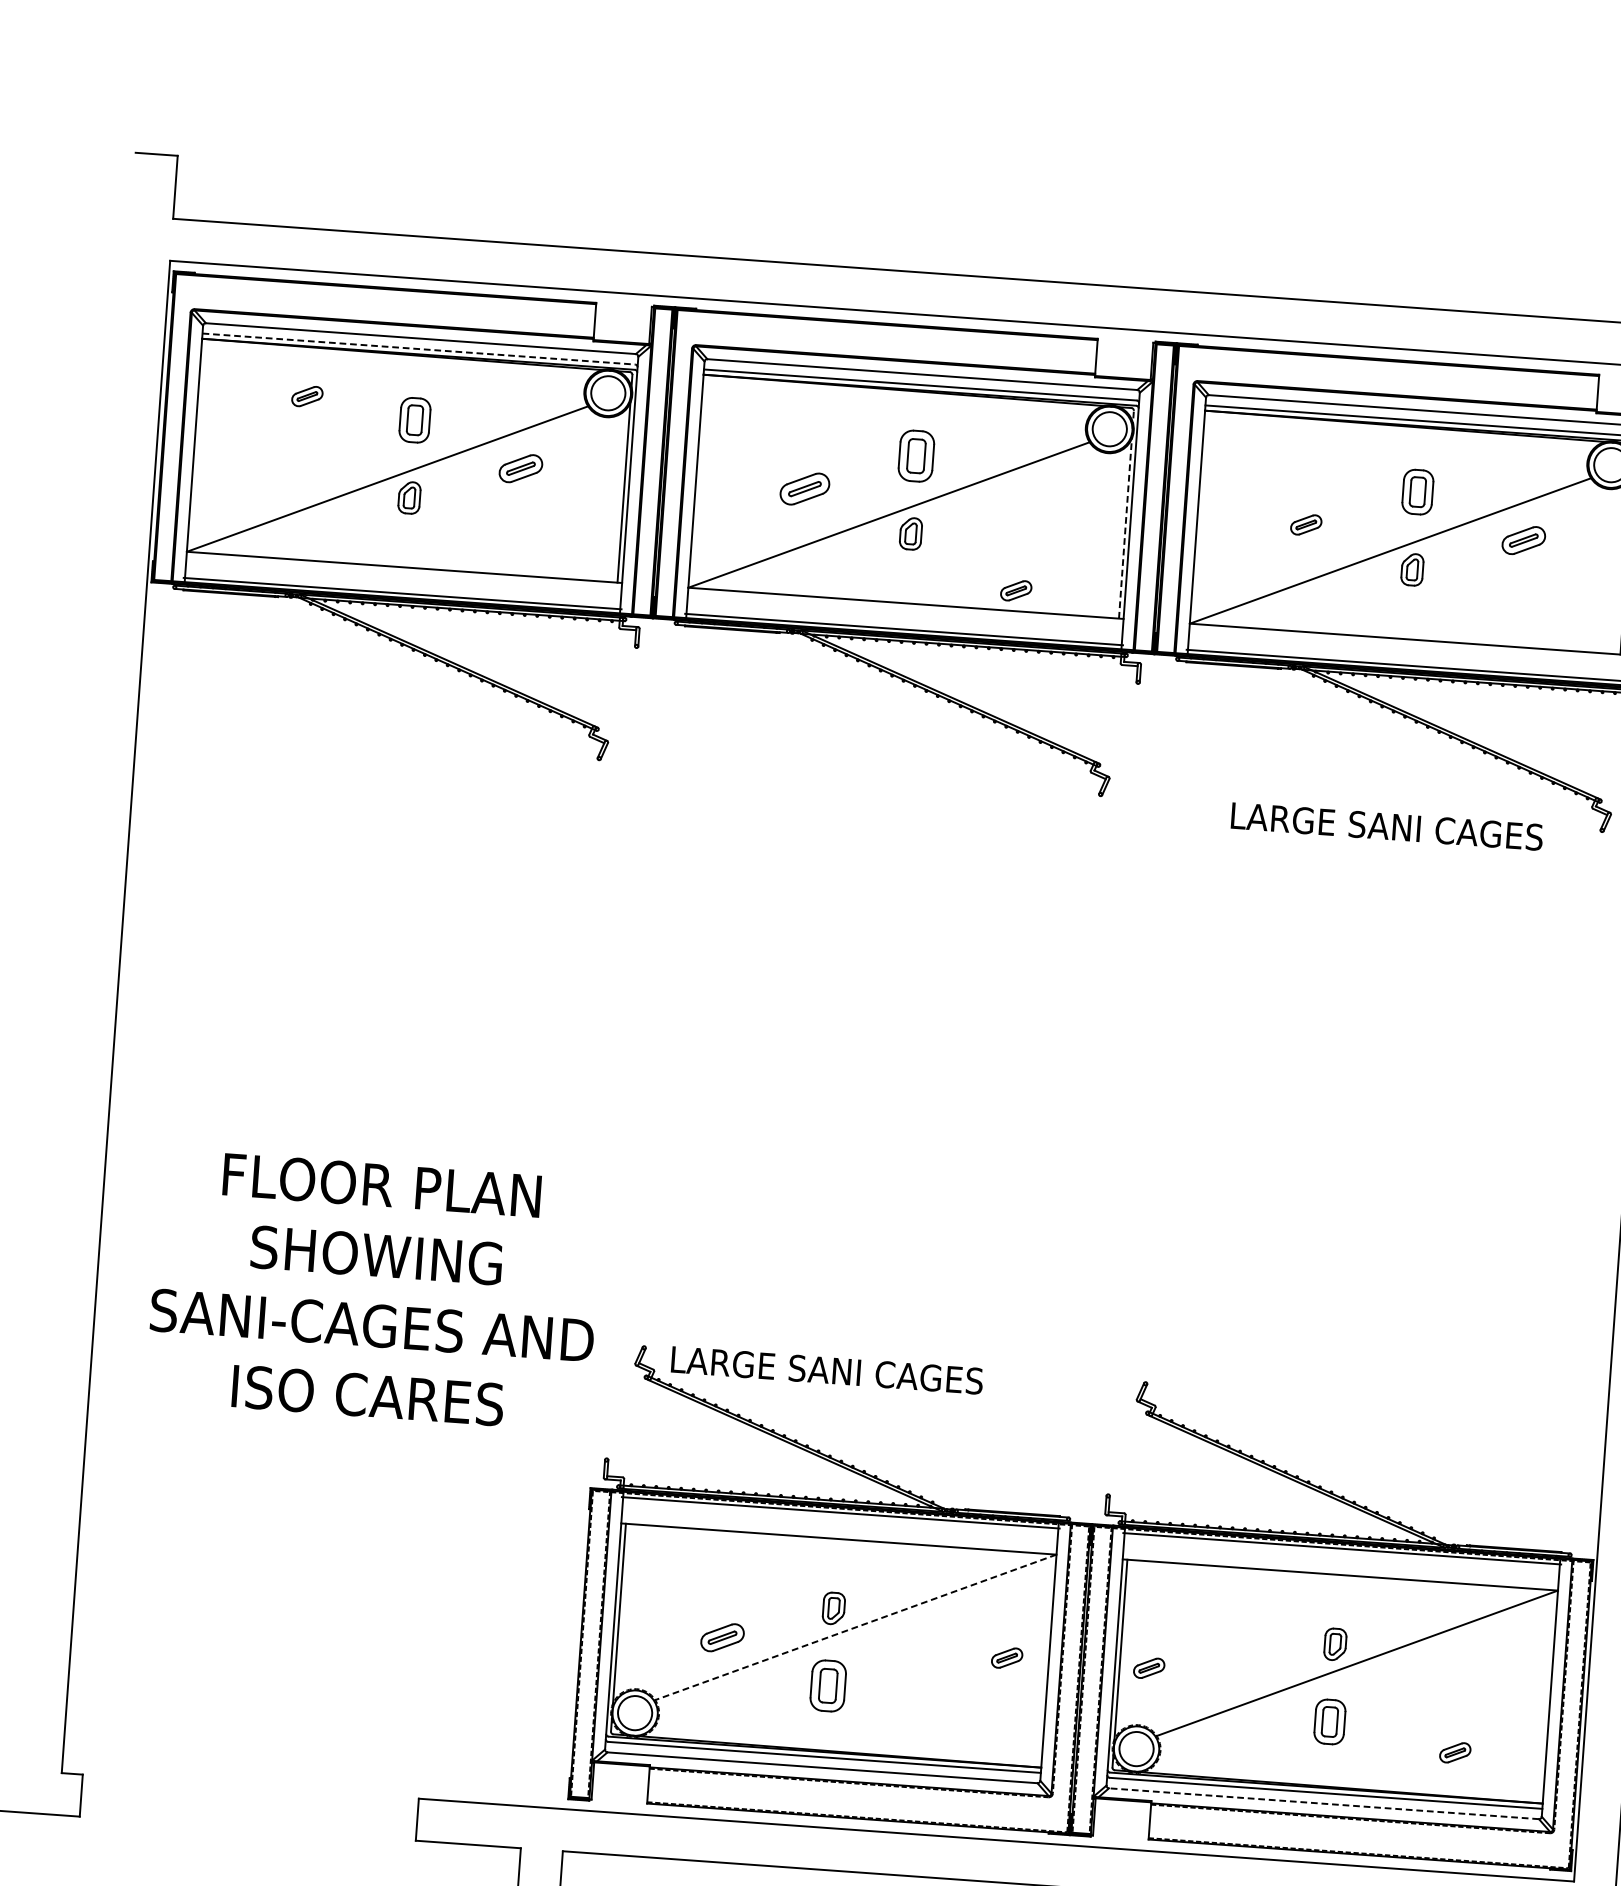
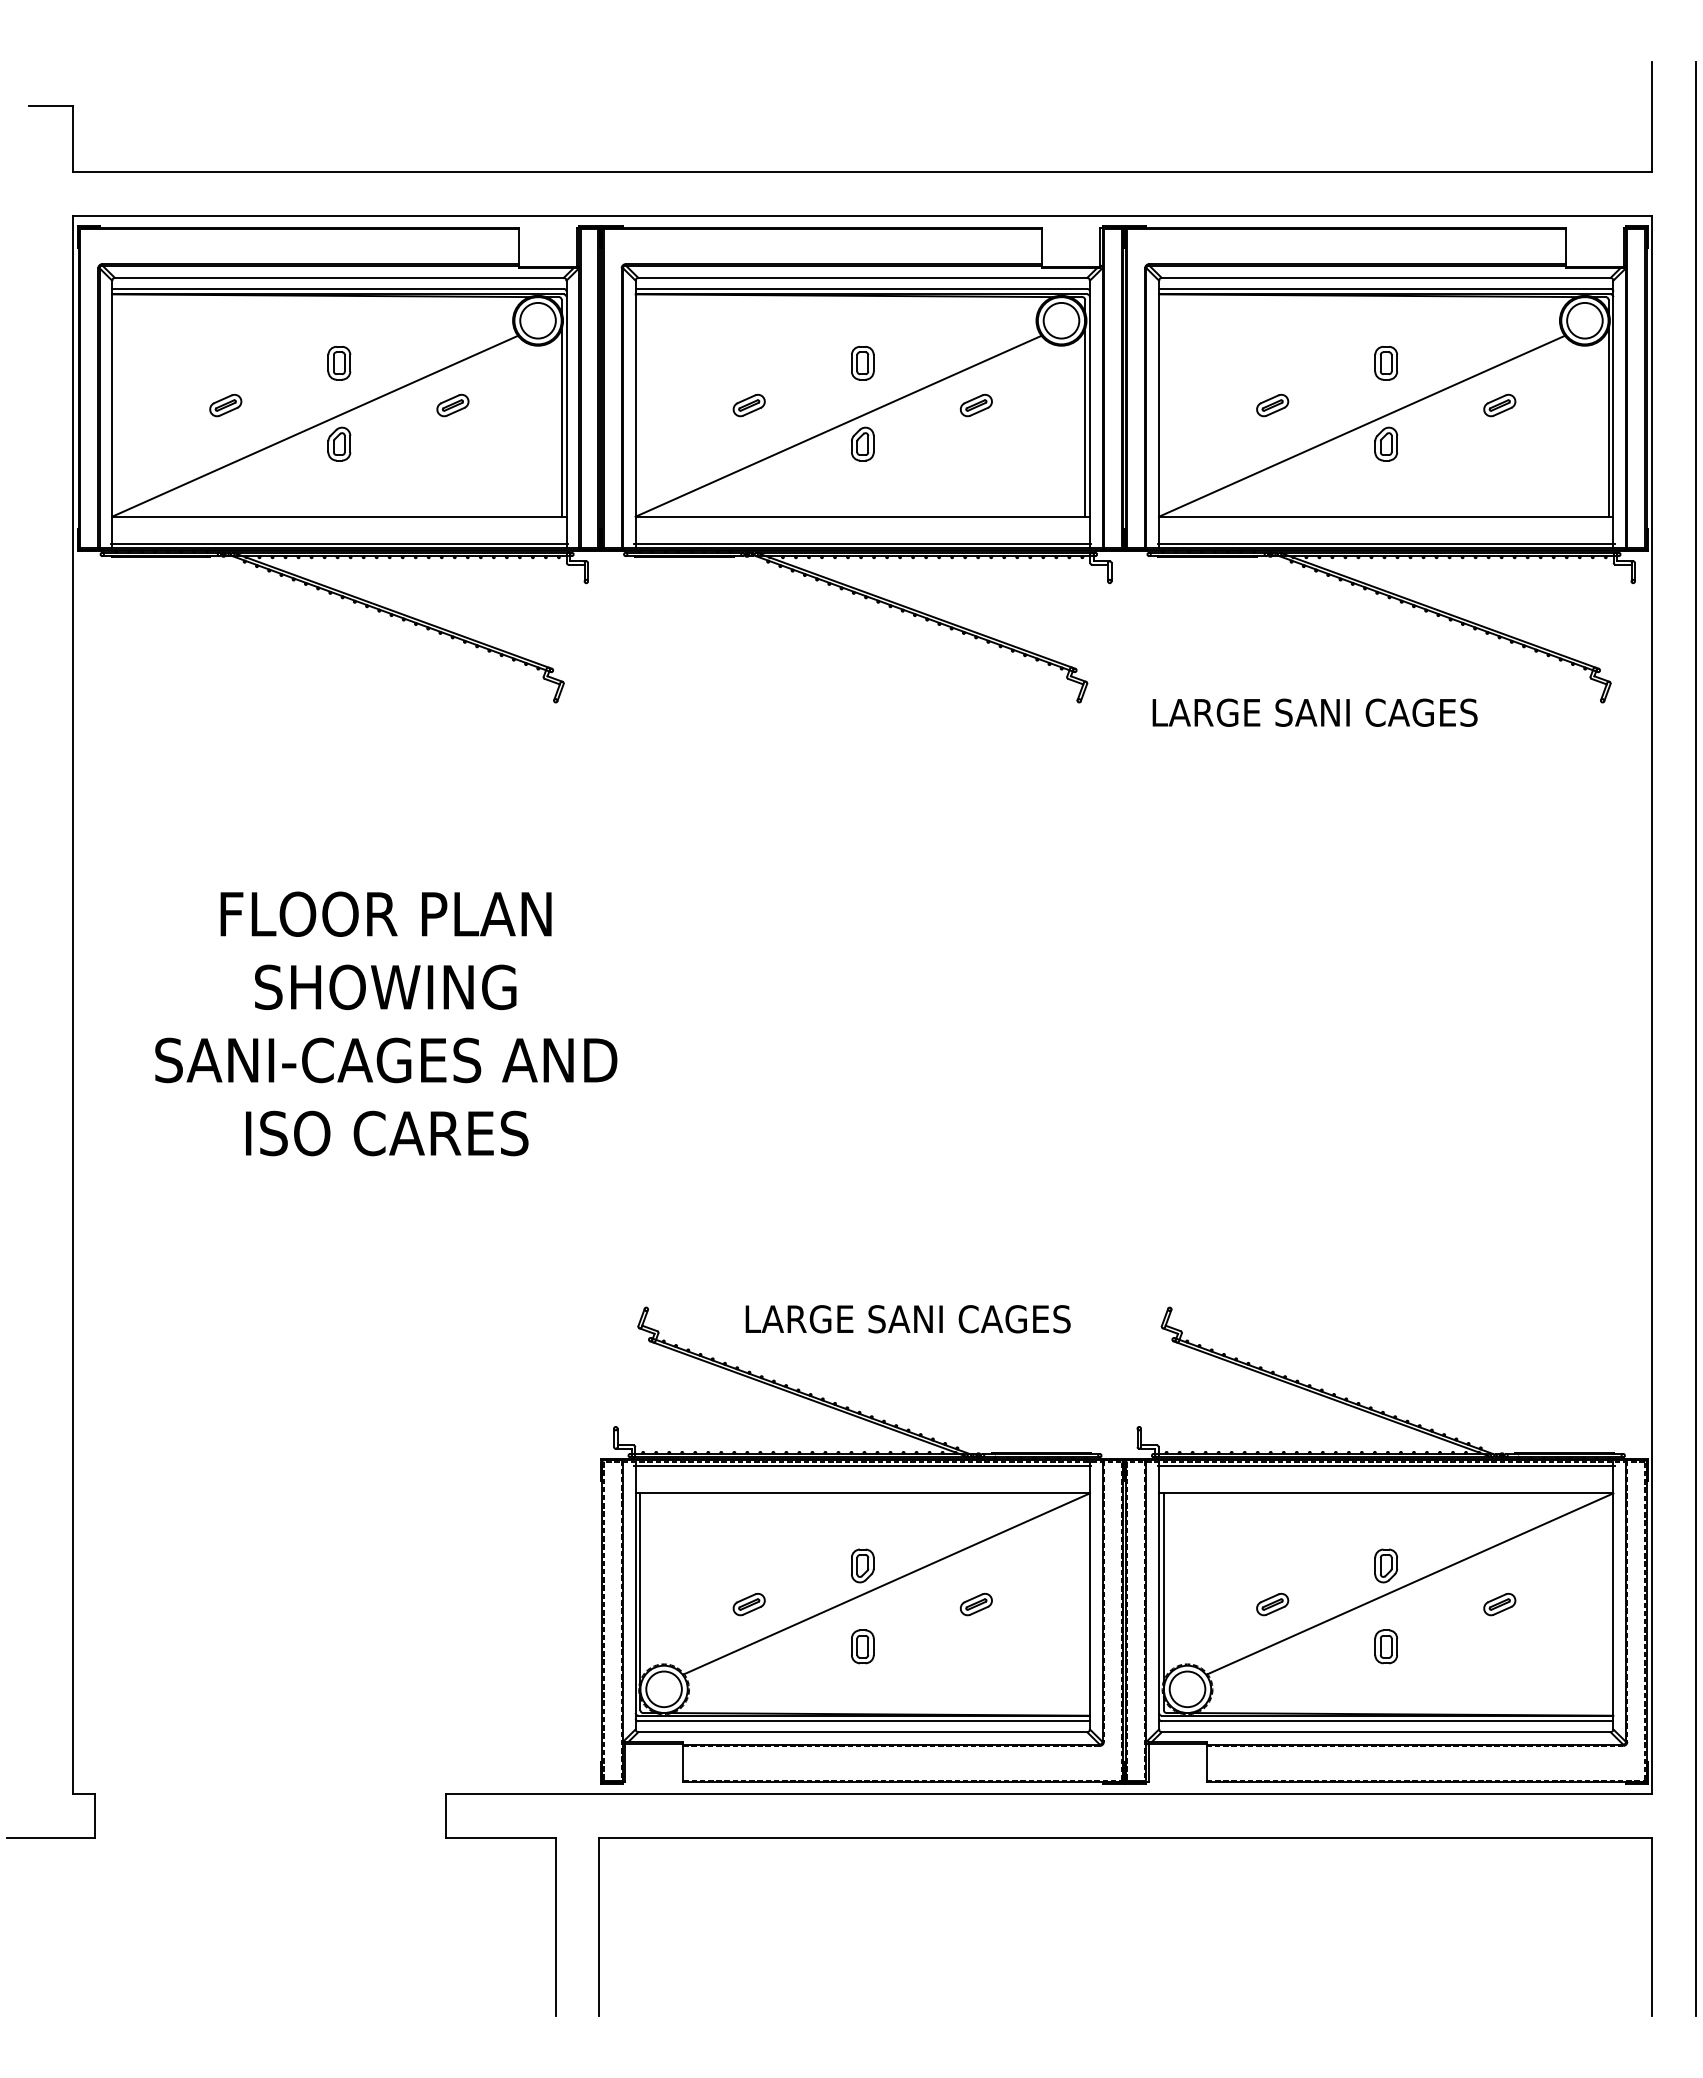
line: (419, 348) -> (338, 288), dashed -> solid
part: (307, 396) -> (225, 405), moved
part: (415, 420) -> (339, 363), size x0.71
part: (916, 456) -> (862, 363), size x0.62
part: (520, 468) -> (452, 405), size x0.71
part: (804, 488) -> (748, 405), size x0.62
part: (1418, 492) -> (1386, 363), size x0.71
line: (1126, 514) -> (1085, 407), dashed -> solid
part: (1523, 540) -> (1499, 405), size x0.71
part: (1015, 590) -> (975, 405), moved
text: (1386, 826) -> (1314, 712), moved
text: (374, 1290) -> (386, 1023), moved
text: (826, 1370) -> (907, 1319), moved
line: (855, 1627) -> (886, 1584), dashed -> solid
part: (721, 1637) -> (748, 1604), size x0.71
part: (1006, 1658) -> (975, 1604), moved
part: (1149, 1668) -> (1272, 1604), moved
part: (828, 1685) -> (862, 1646), size x0.62
part: (1329, 1721) -> (1385, 1646), size x0.71
part: (1455, 1752) -> (1499, 1604), moved
line: (1323, 1804) -> (1385, 1732), dashed -> solid

